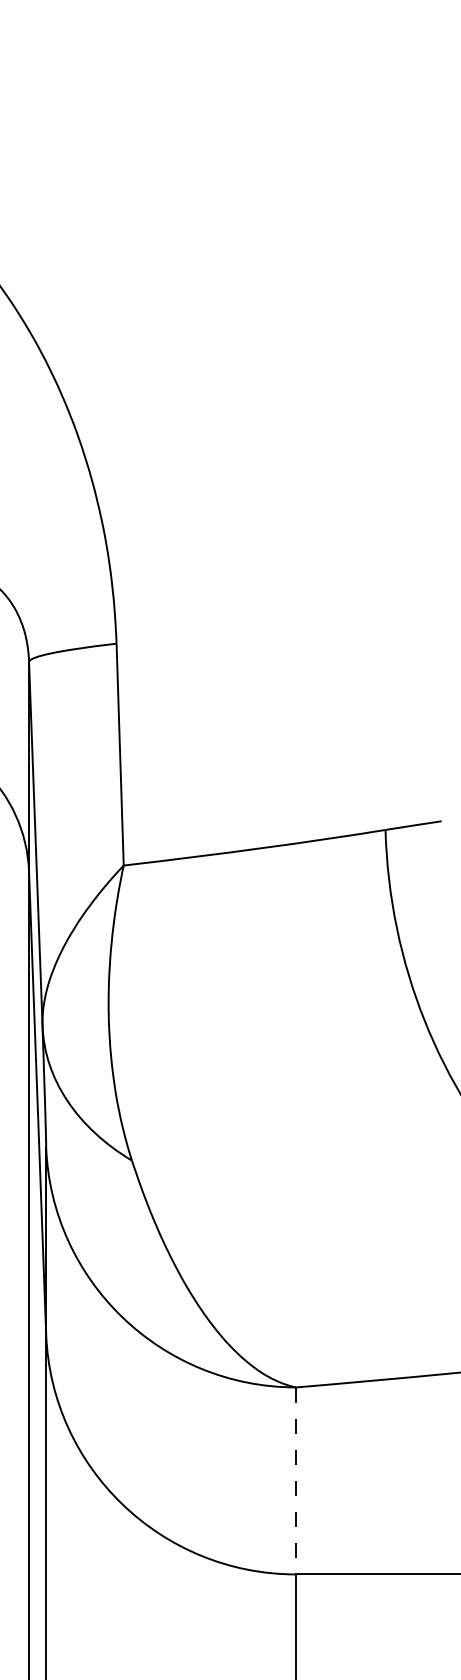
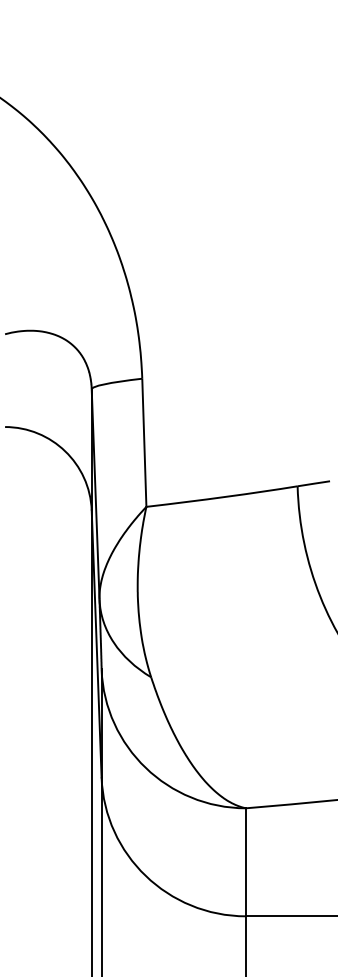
line: (297, 1481) -> (246, 862), dashed -> solid

